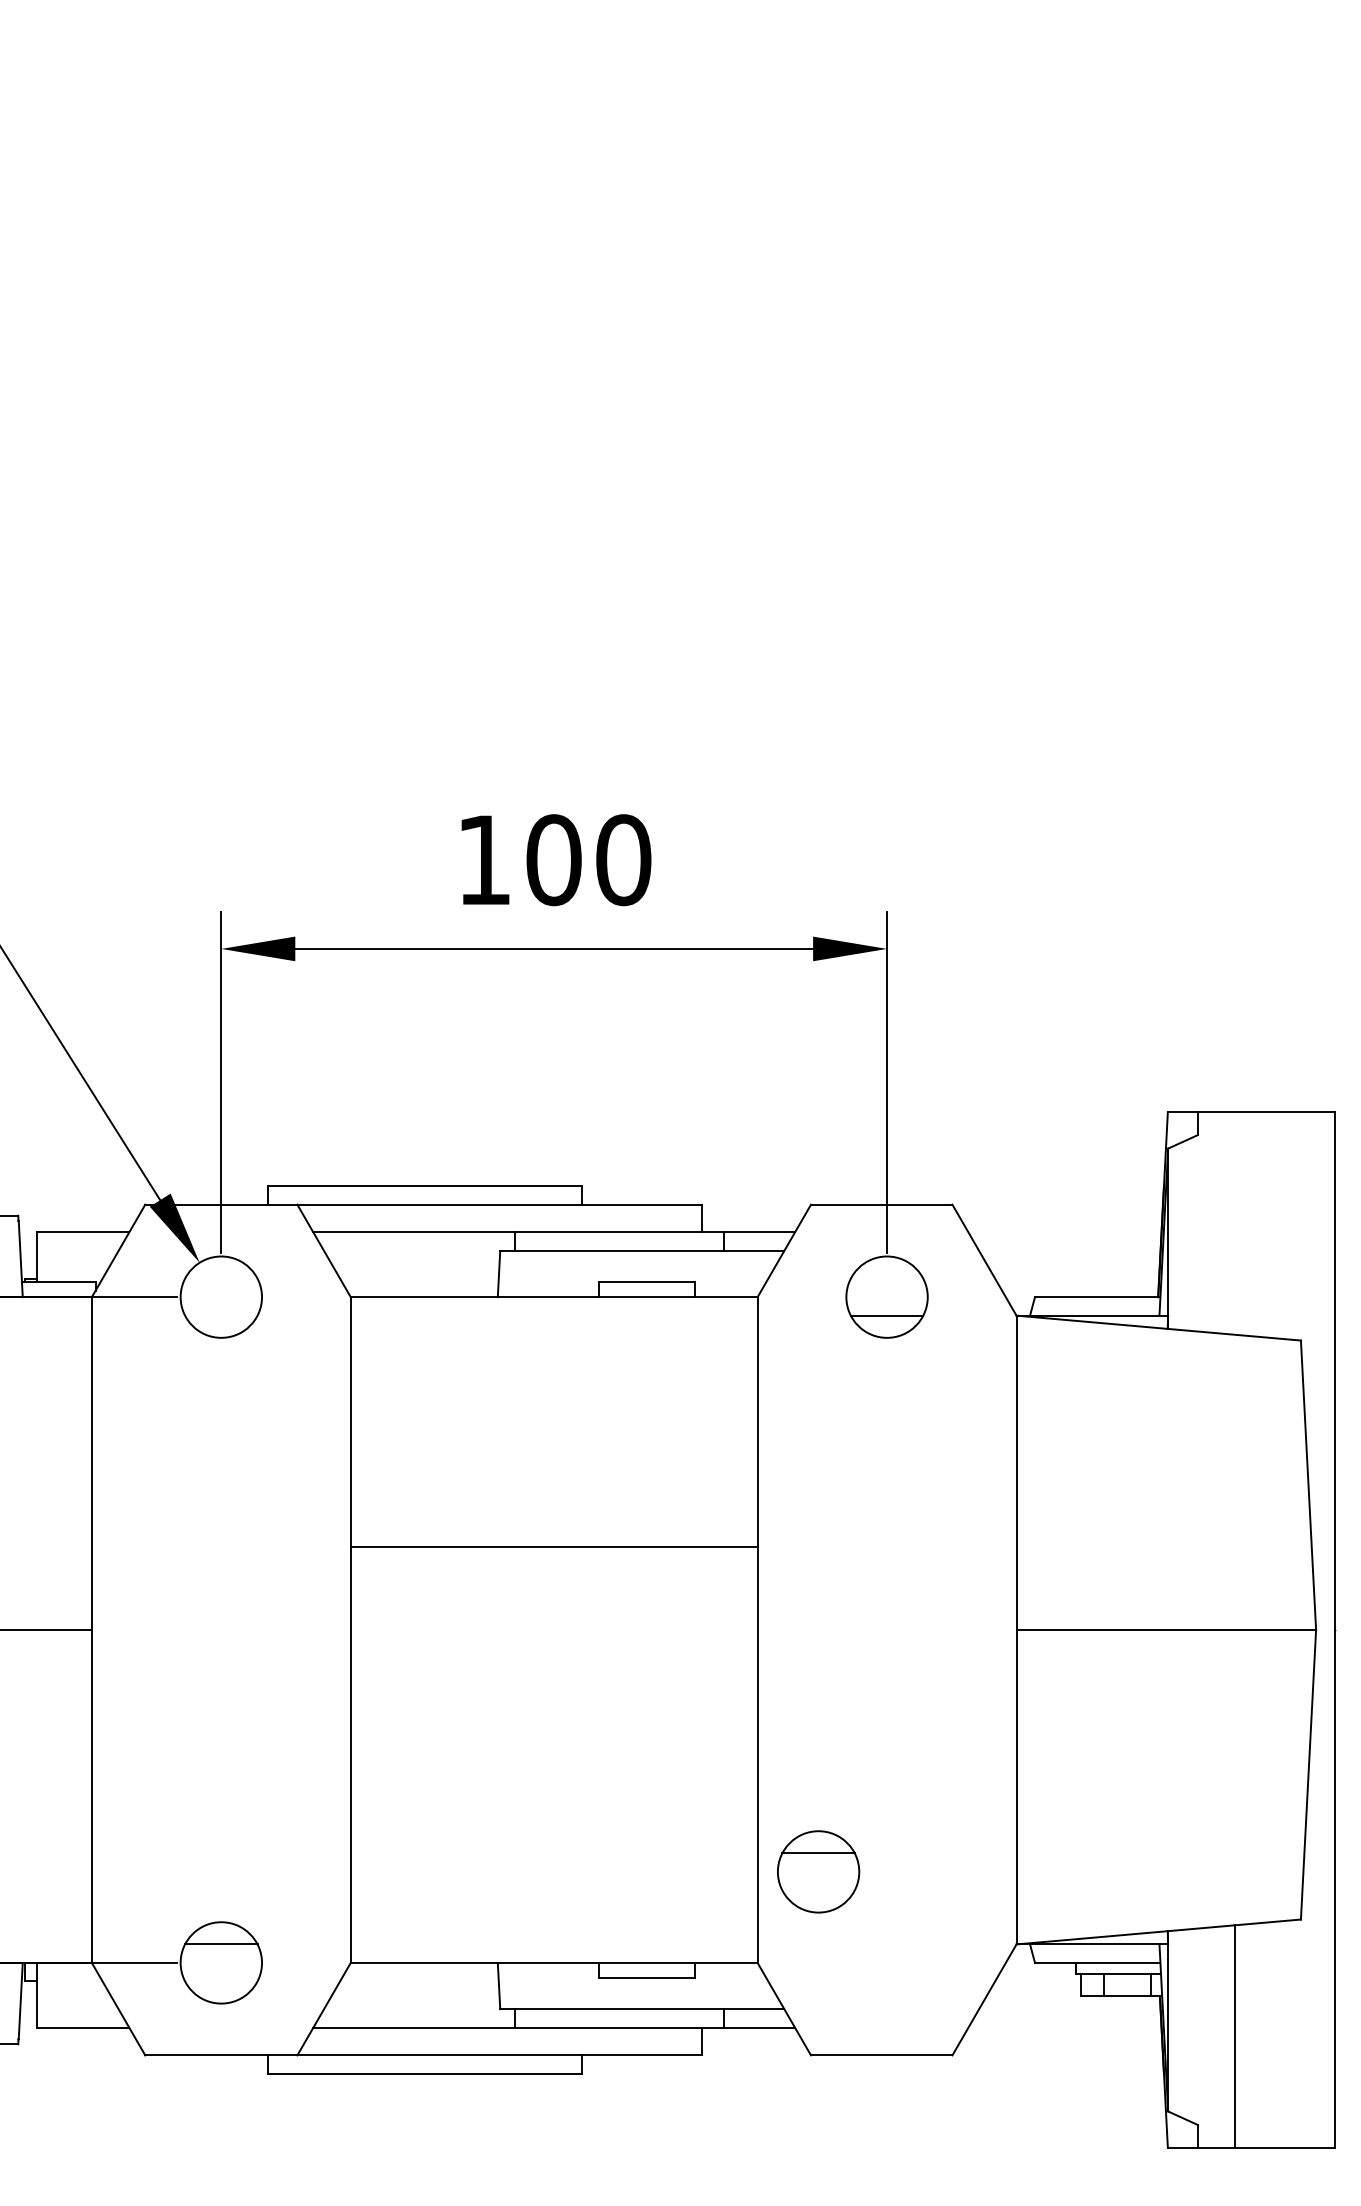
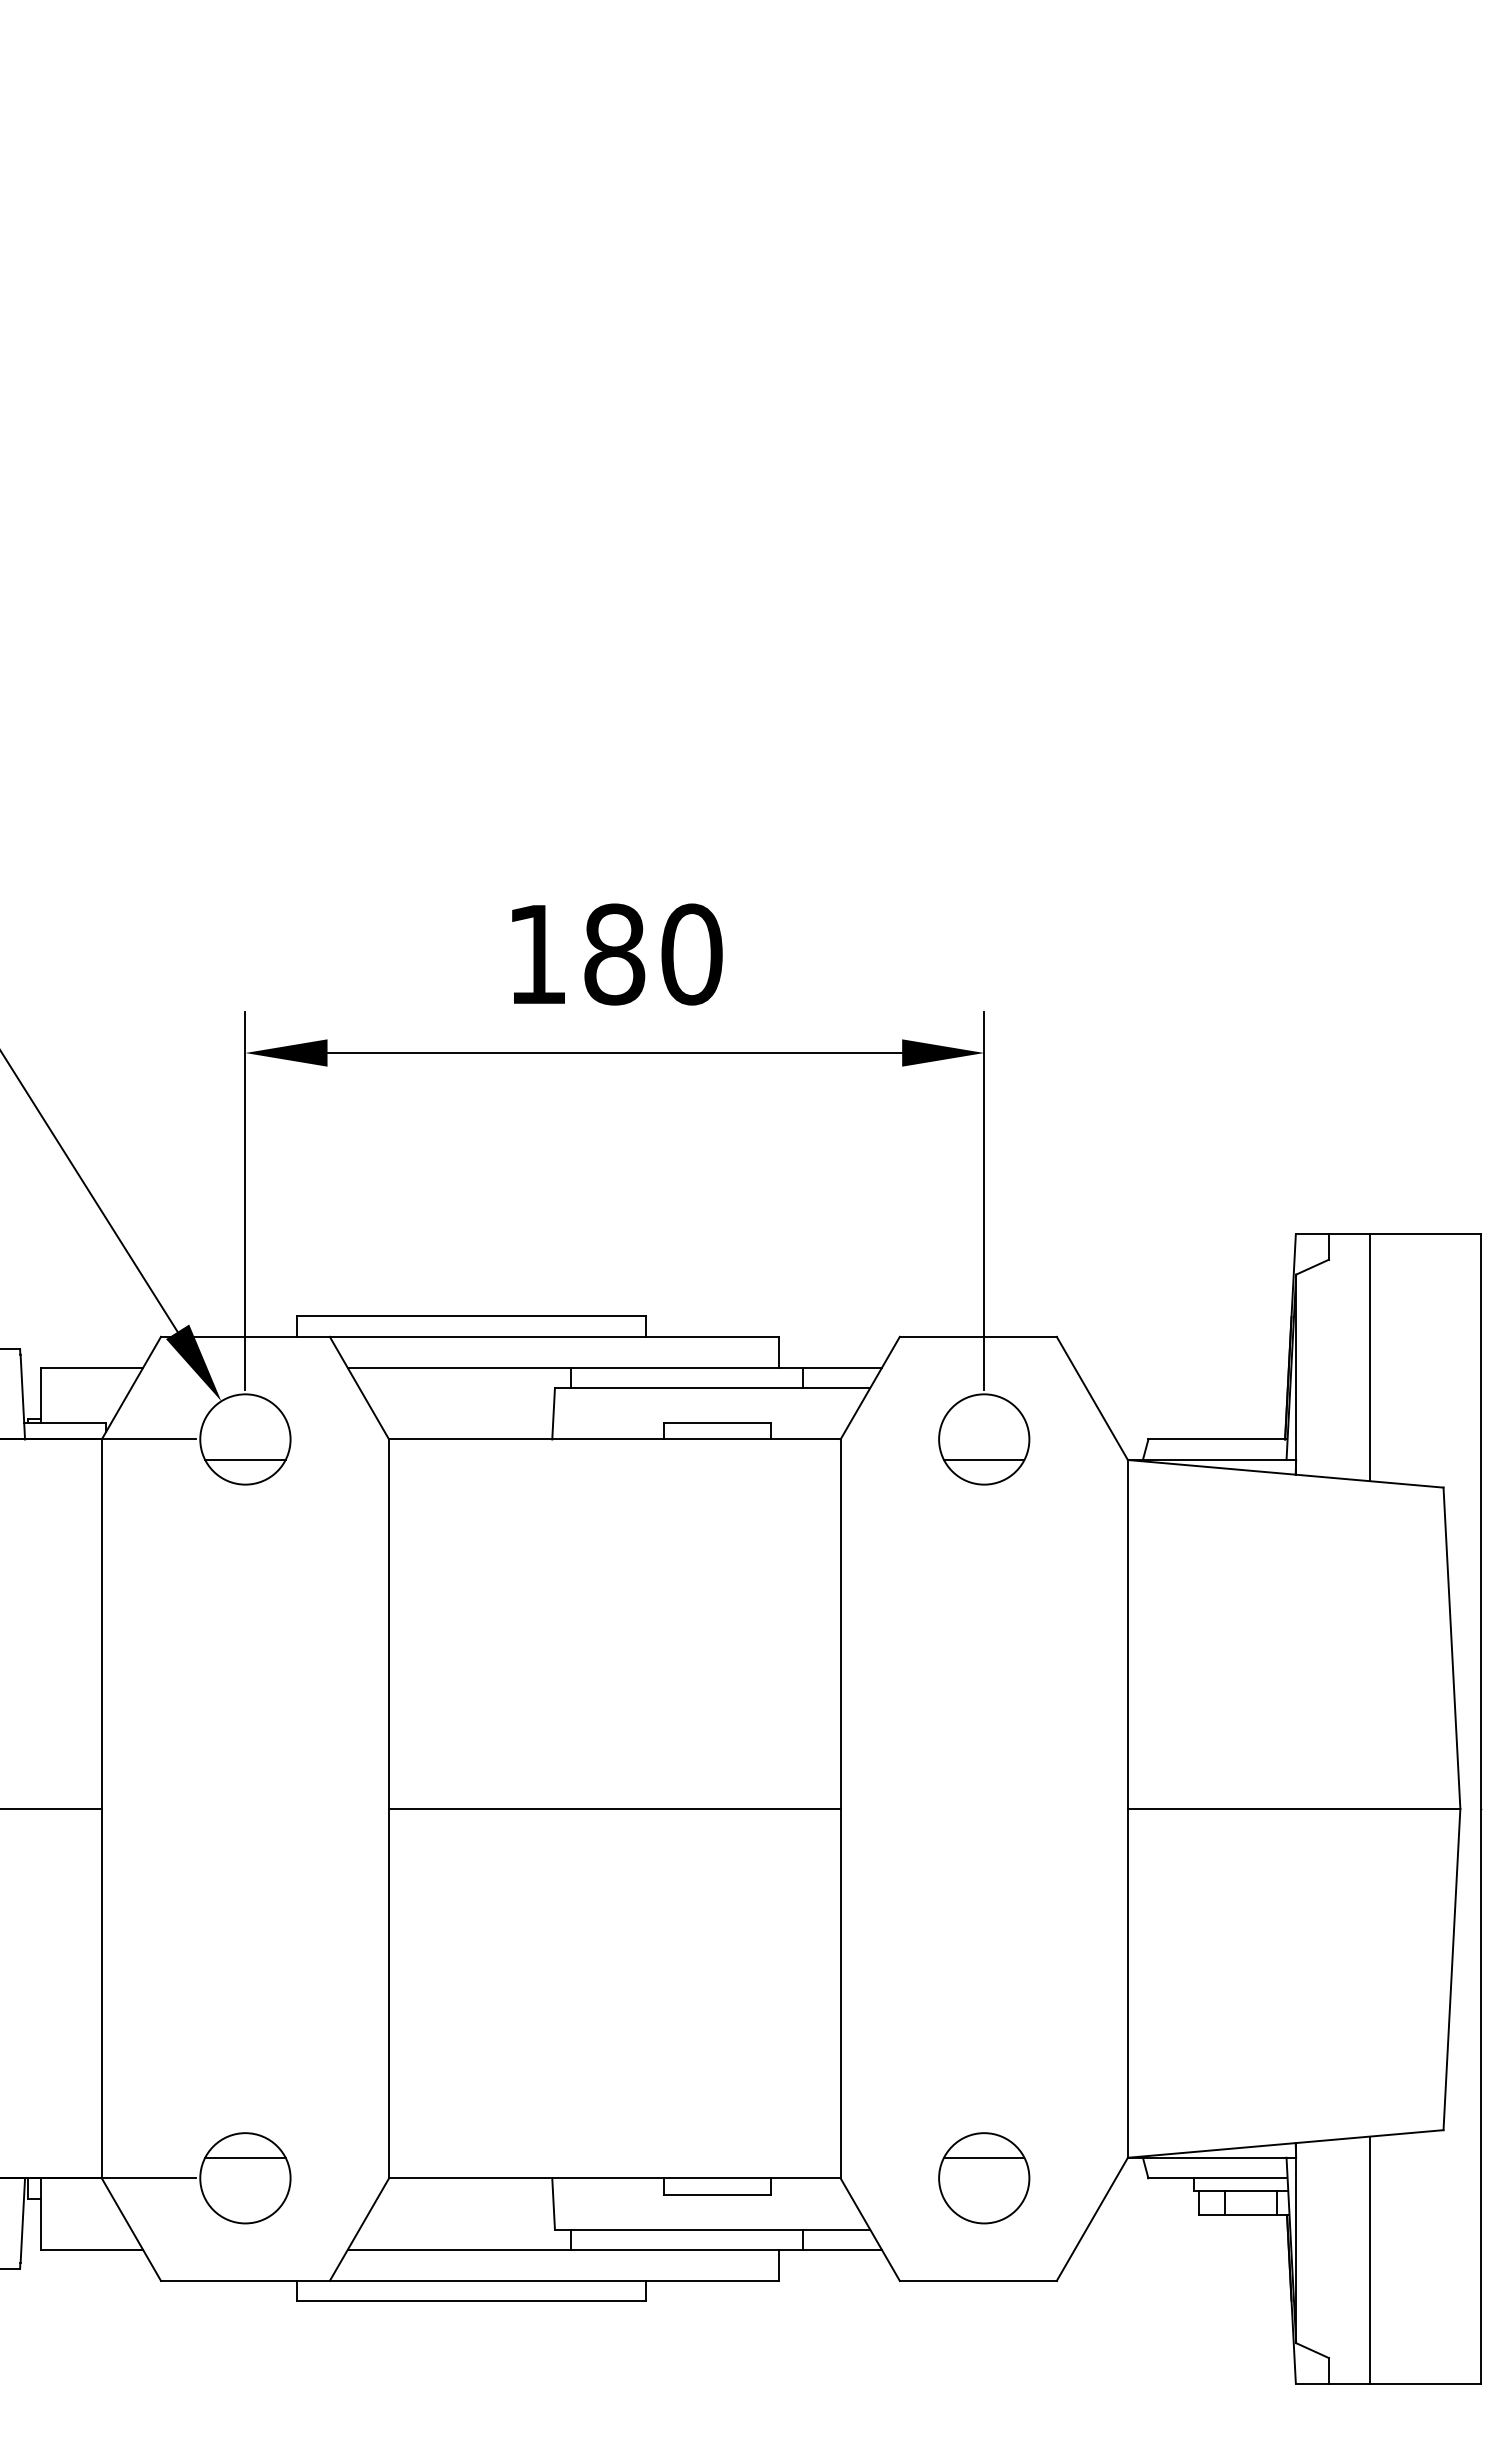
text: (553, 860) -> (614, 954), 100 -> 180
line: (1235, 1223) -> (1370, 1357), added
line: (221, 1316) -> (245, 1460), added
line: (553, 1546) -> (614, 1808), moved
part: (818, 1872) -> (984, 2178), moved

